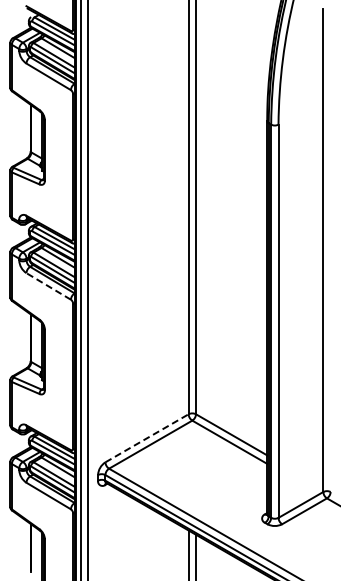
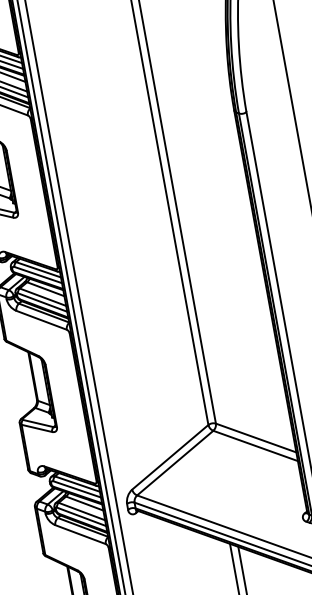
line: (48, 286) -> (41, 320), dashed -> solid
line: (147, 438) -> (170, 457), dashed -> solid

